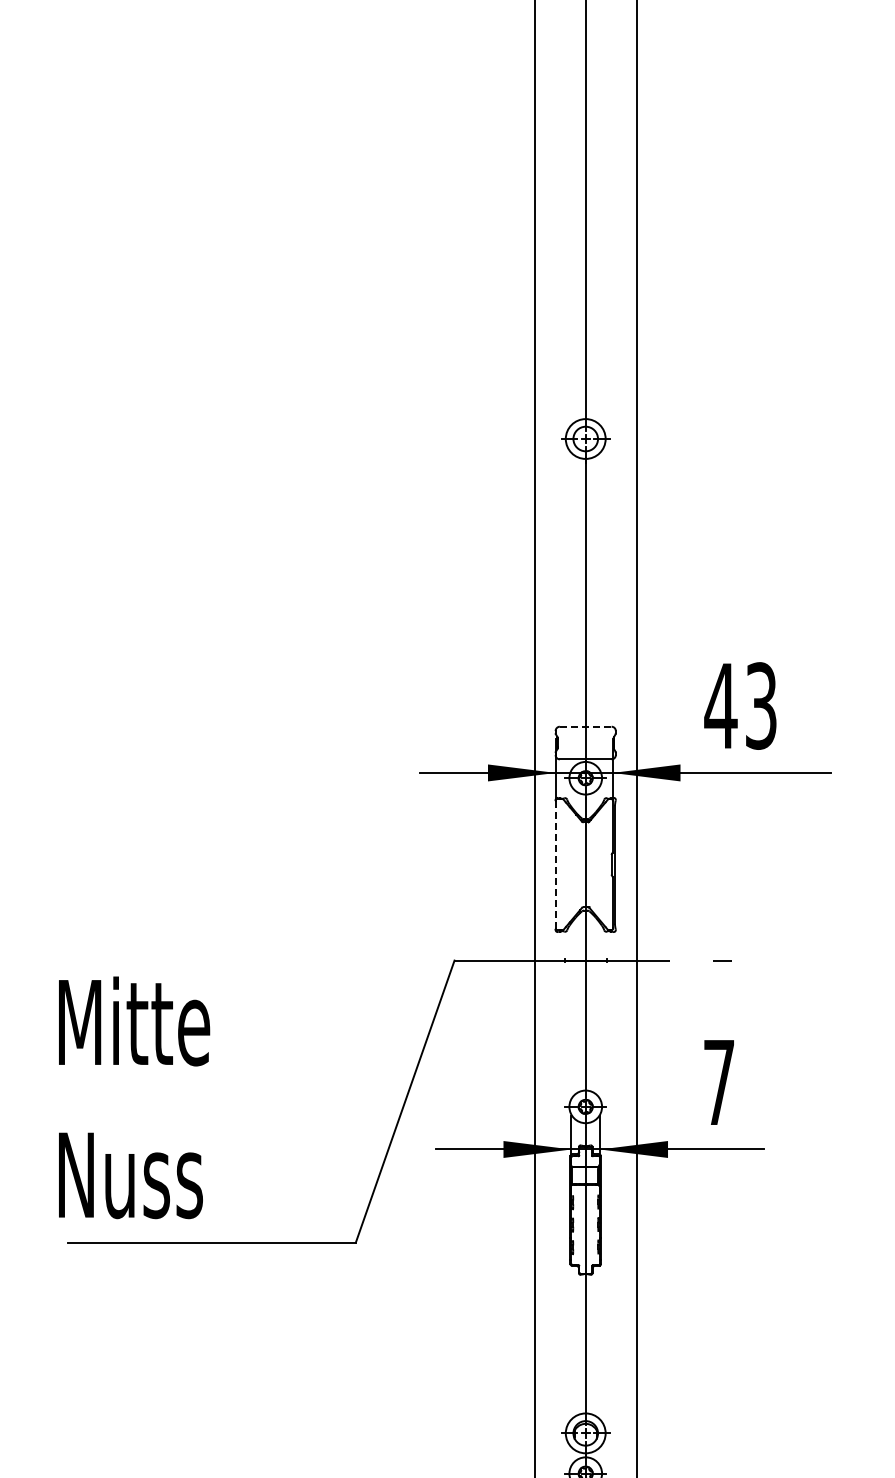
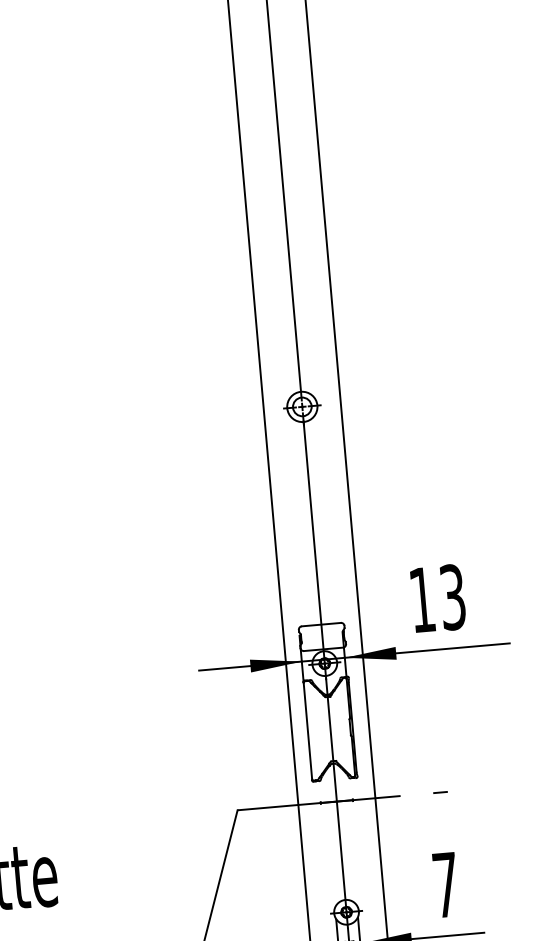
text: (720, 705) -> (421, 599), 43 -> 13
line: (585, 726) -> (321, 624), dashed -> solid
line: (555, 864) -> (307, 730), dashed -> solid

